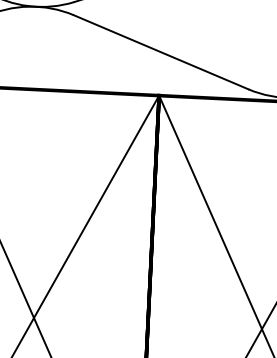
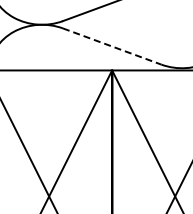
line: (161, 52) -> (112, 46), solid -> dashed

